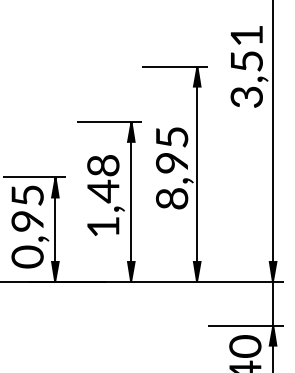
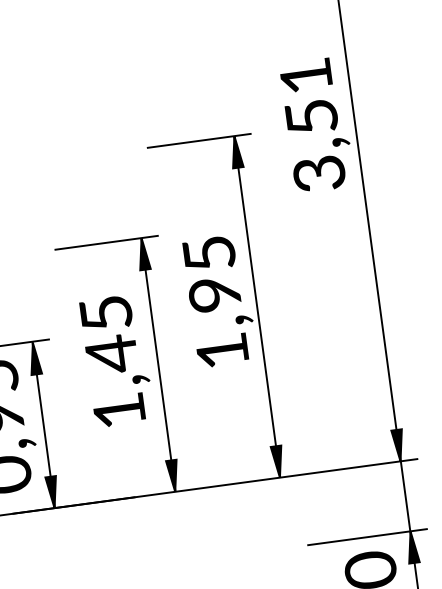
text: (103, 165) -> (106, 313), 1,48 -> 1,45
text: (172, 198) -> (223, 350), 8,95 -> 1,95

